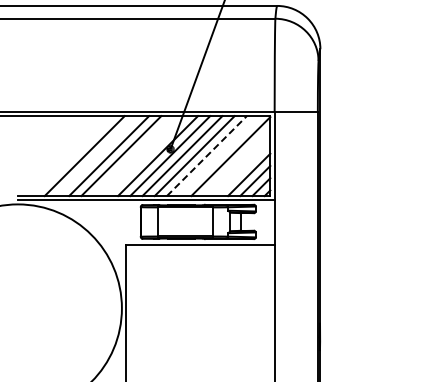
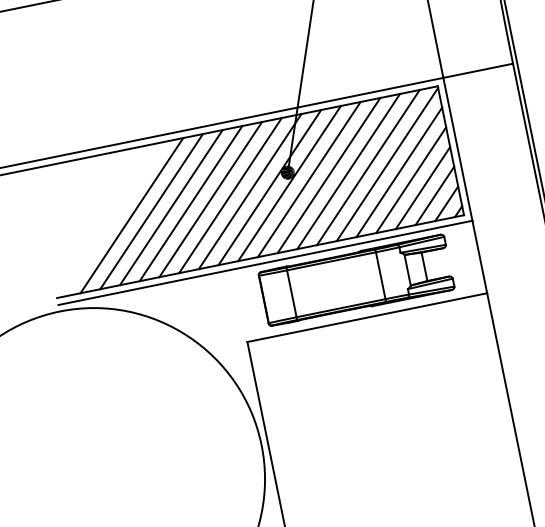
line: (72, 156) -> (132, 216), added
line: (96, 156) -> (170, 208), added
line: (133, 156) -> (230, 196), added
line: (145, 156) -> (249, 192), added
line: (206, 156) -> (348, 172), dashed -> solid
line: (219, 156) -> (369, 168), added
line: (236, 162) -> (398, 172), added
line: (242, 168) -> (410, 179), added

